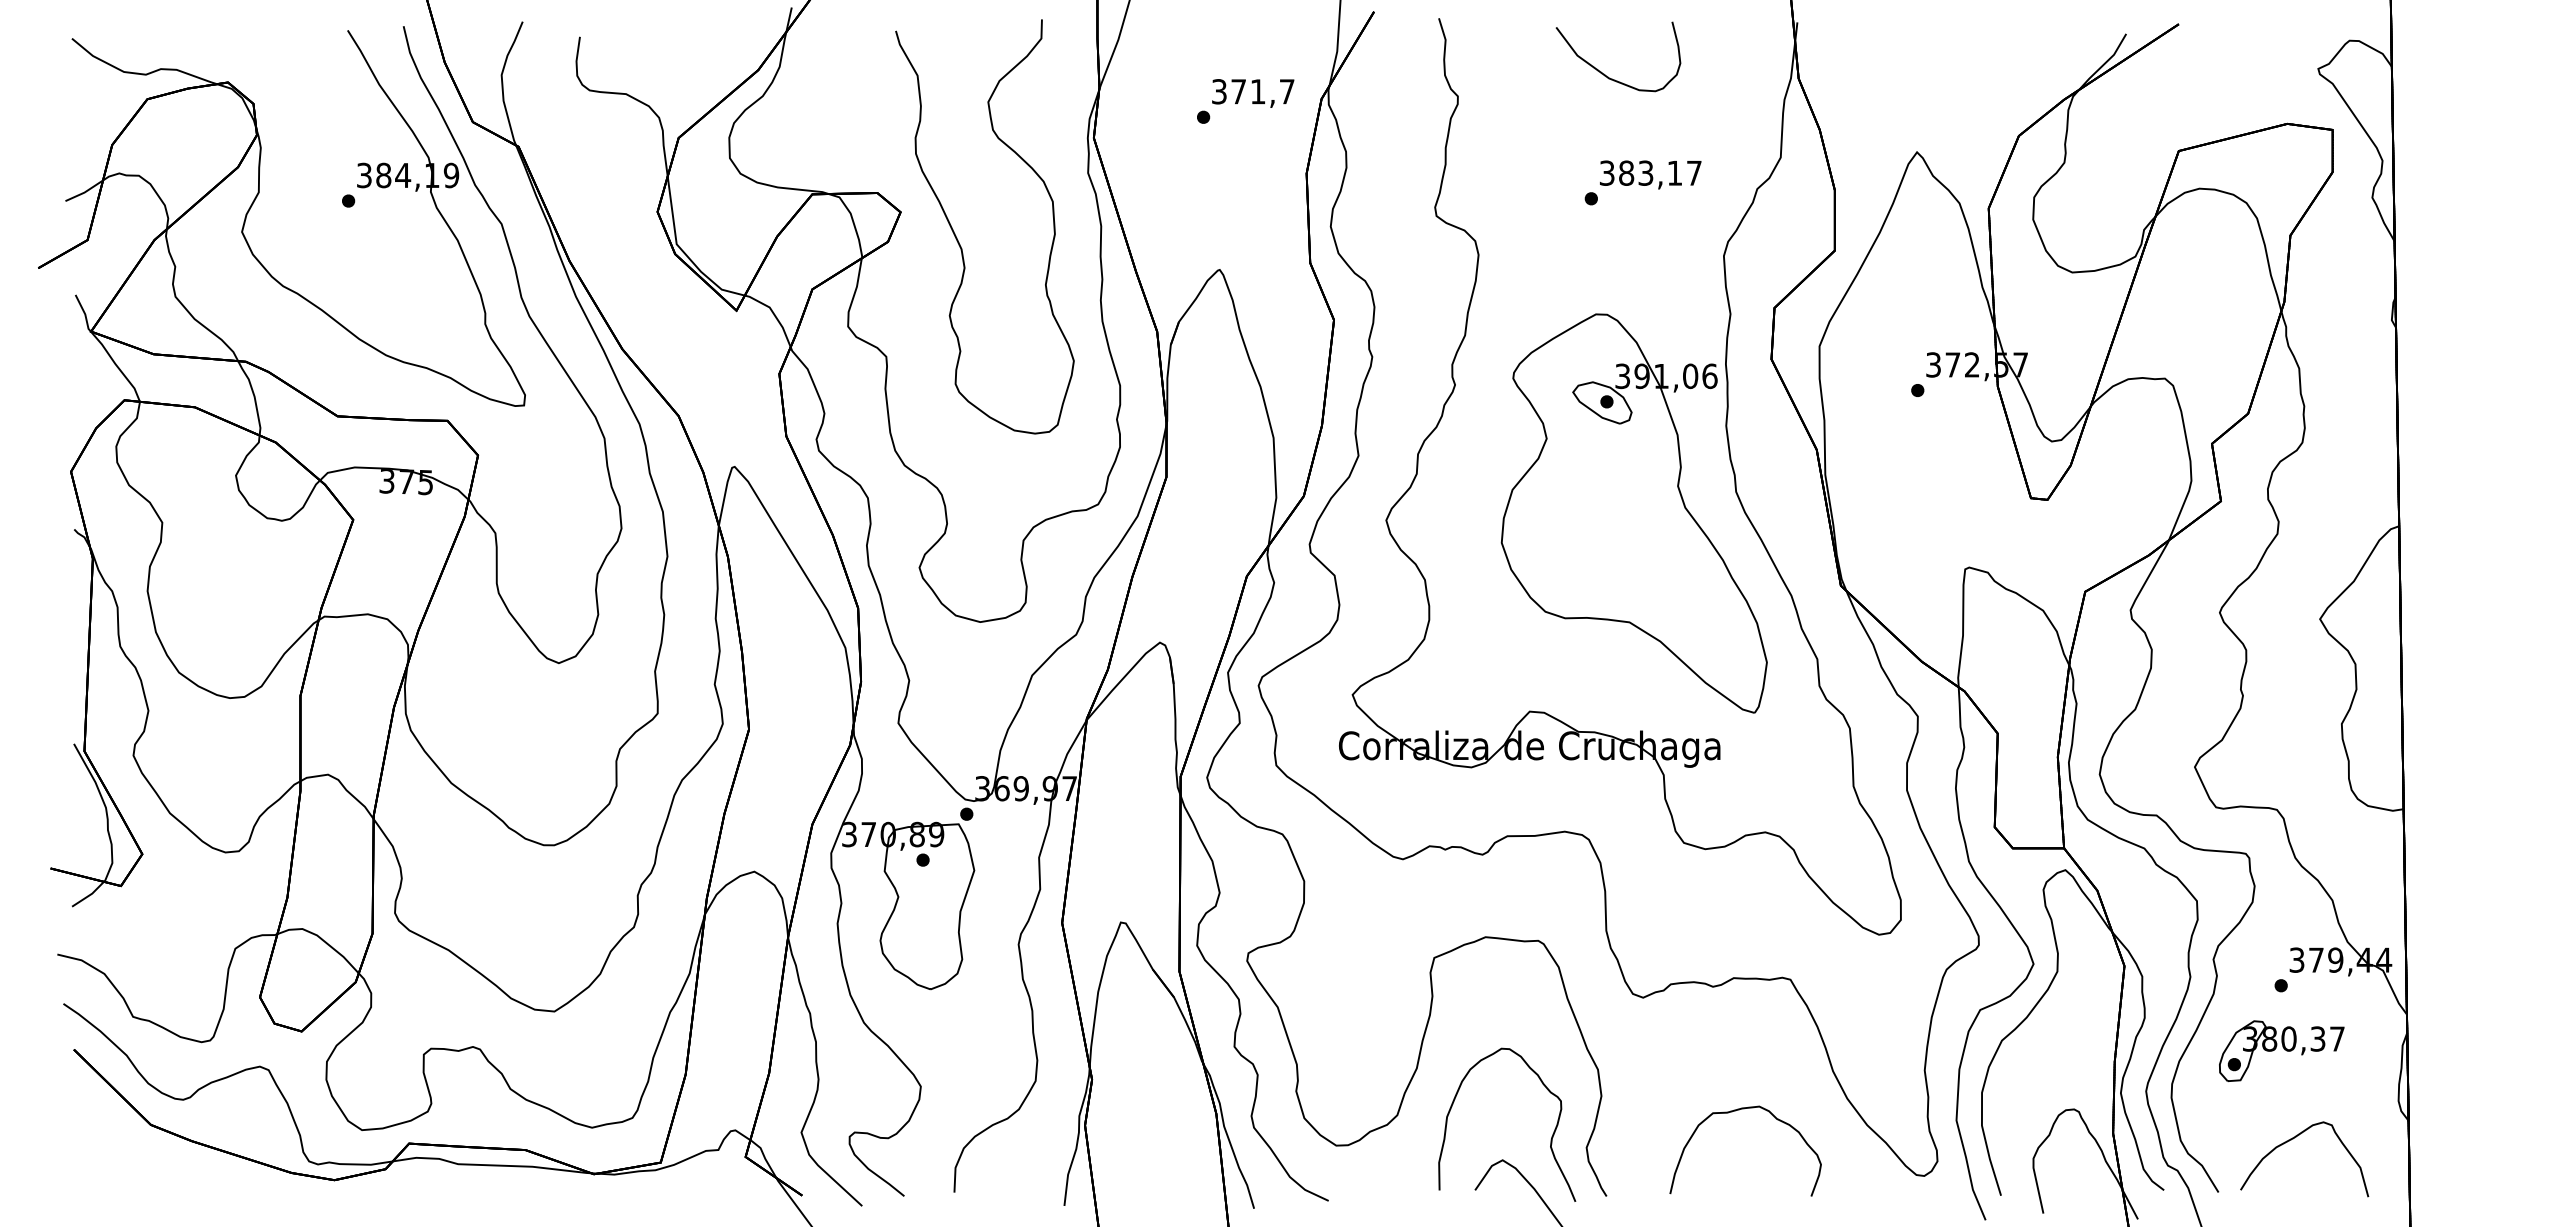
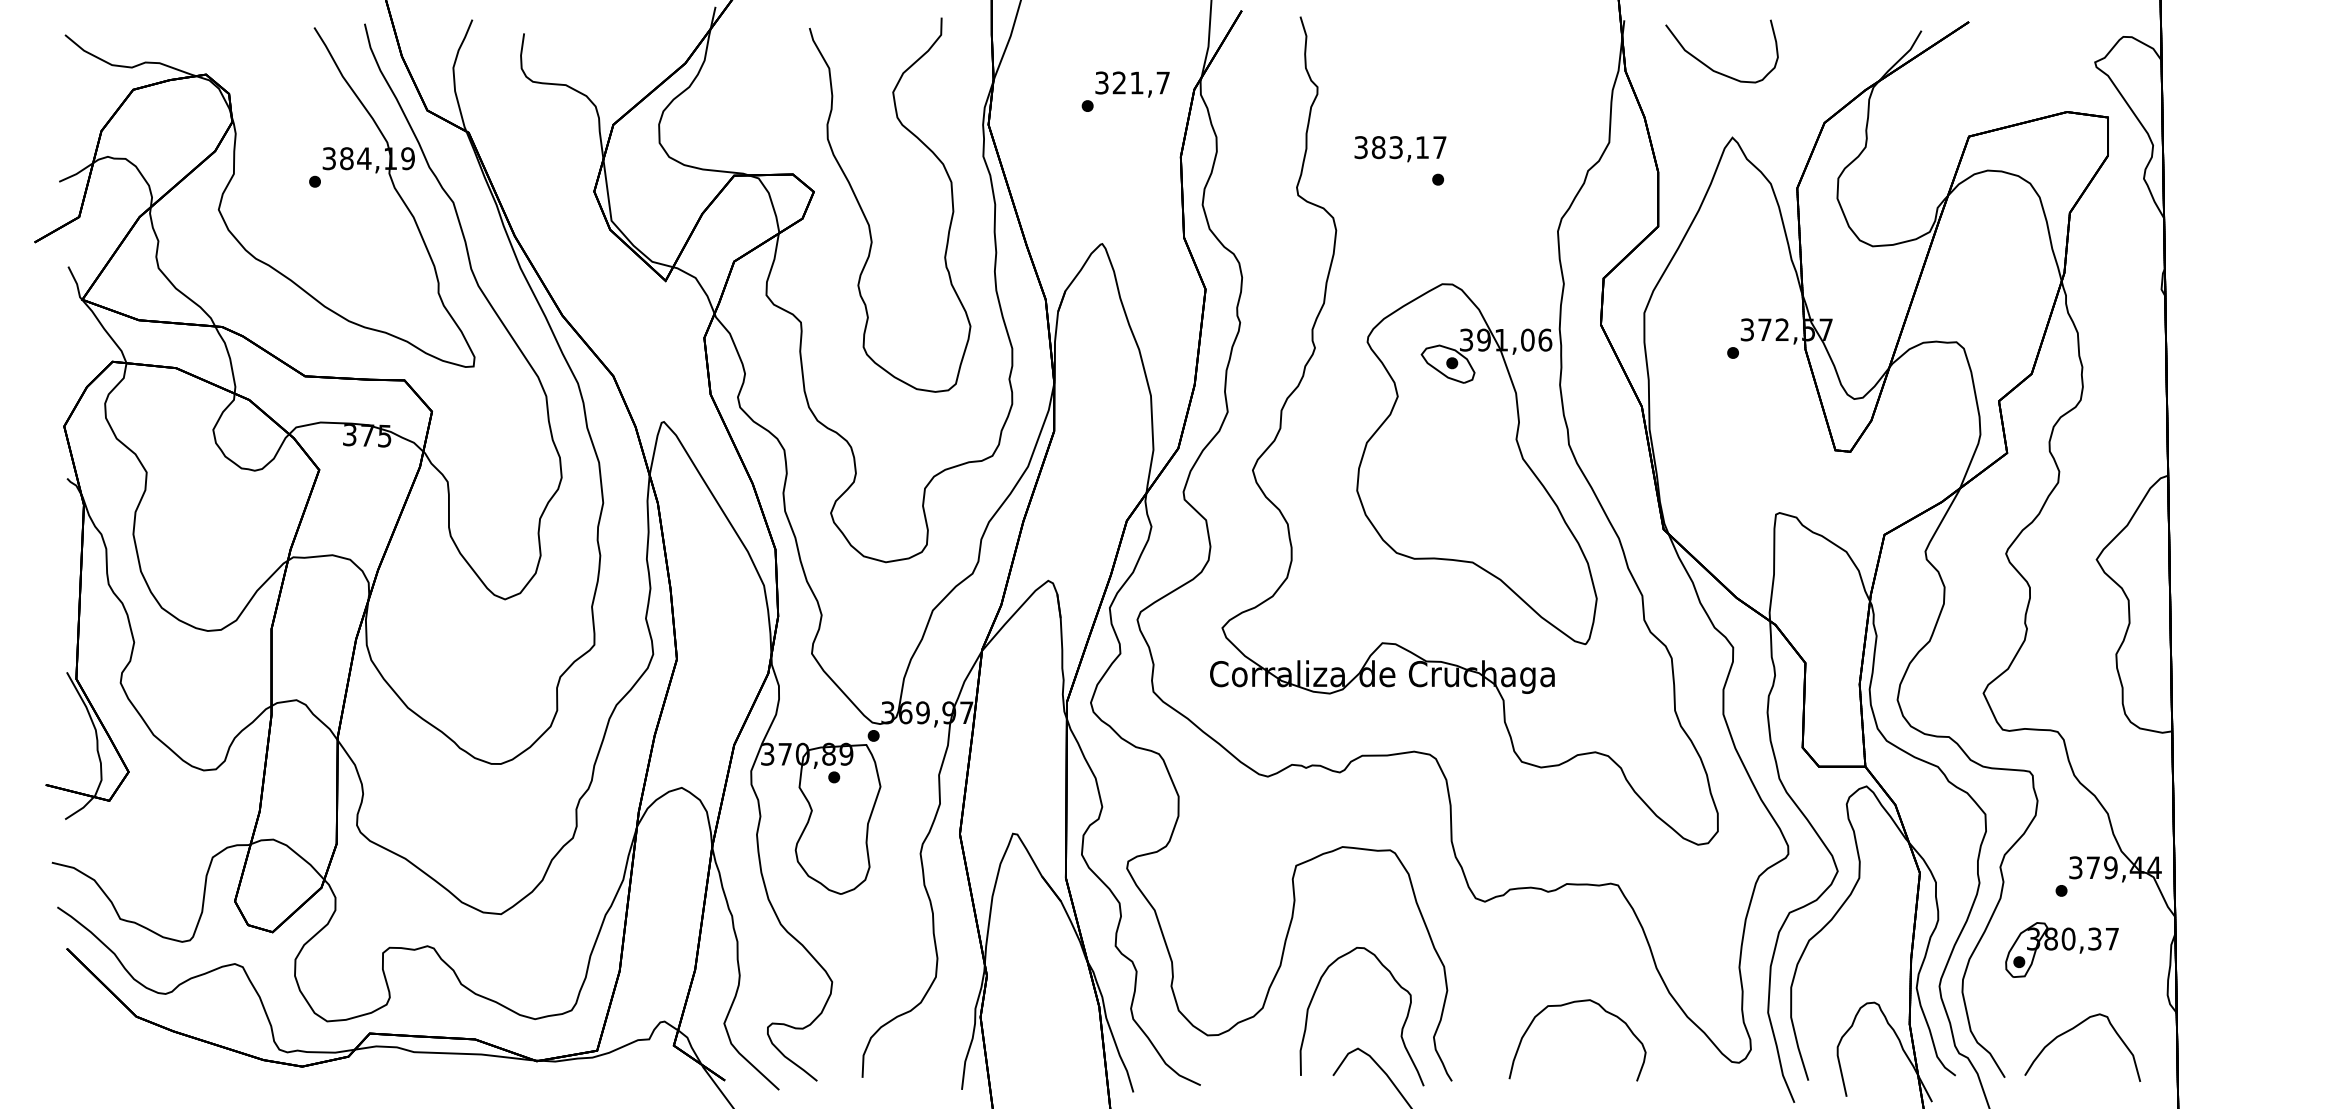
part: (1604, 73) -> (1709, 66), moved
text: (1238, 91) -> (1119, 82), 371,7 -> 321,7
text: (1650, 174) -> (1400, 148), moved

